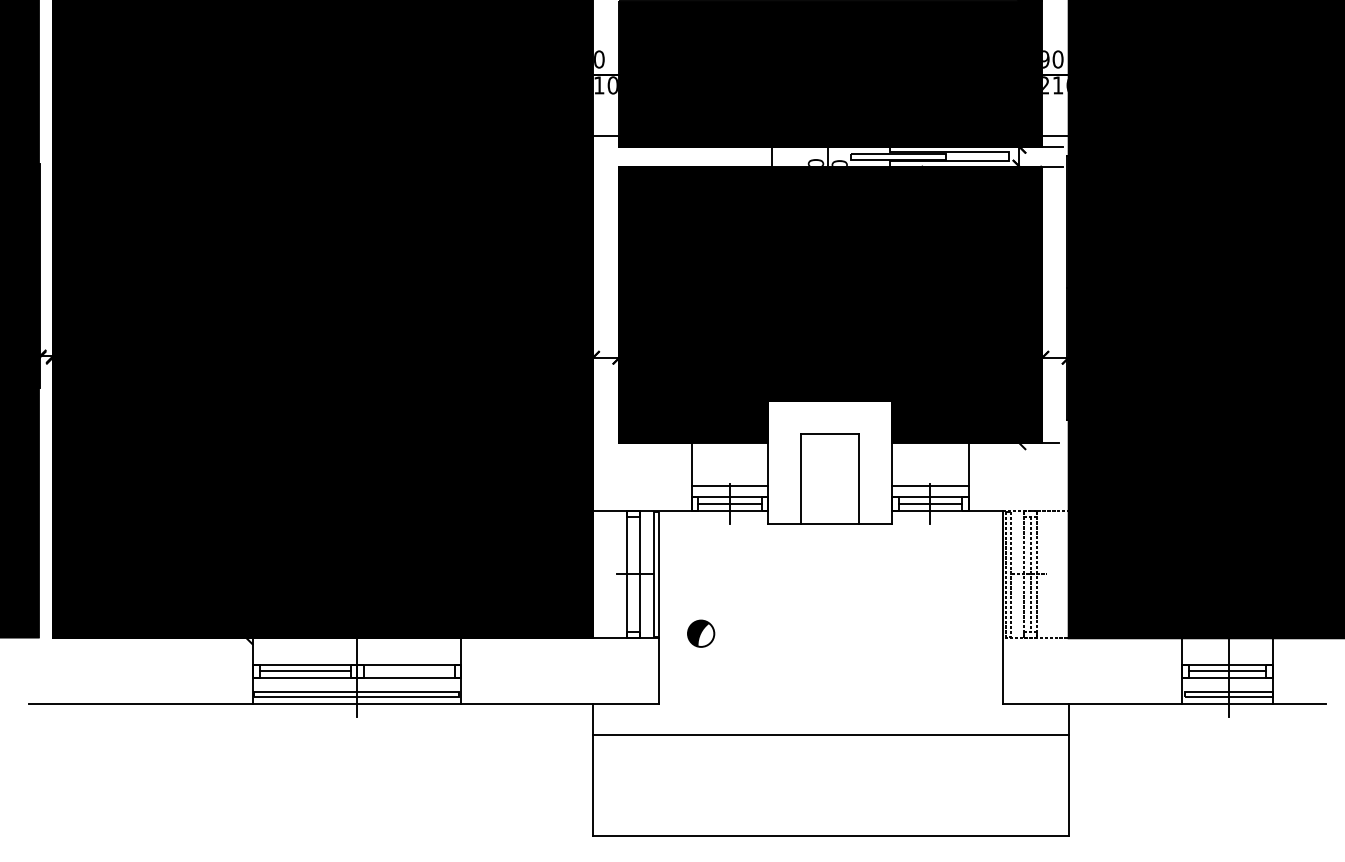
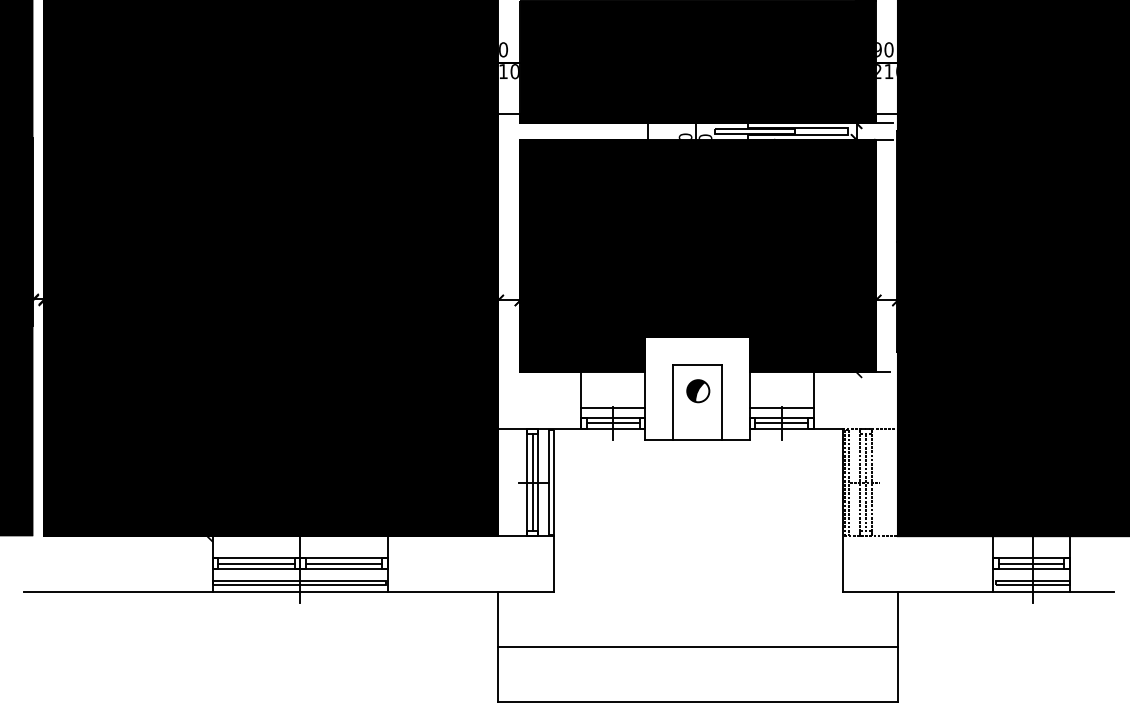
line: (633, 574) -> (532, 482), added
part: (701, 633) -> (698, 390), moved
line: (408, 671) -> (343, 564), added
line: (830, 735) -> (697, 647), moved

